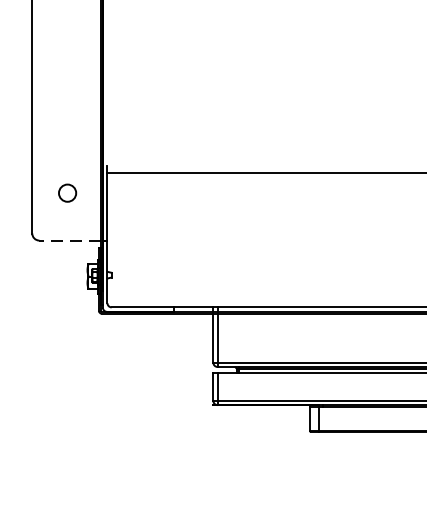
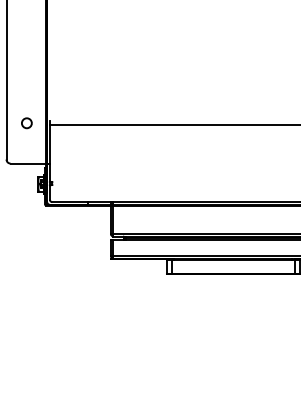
circle: (66, 193) -> (26, 123), moved
line: (70, 240) -> (28, 163), dashed -> solid

